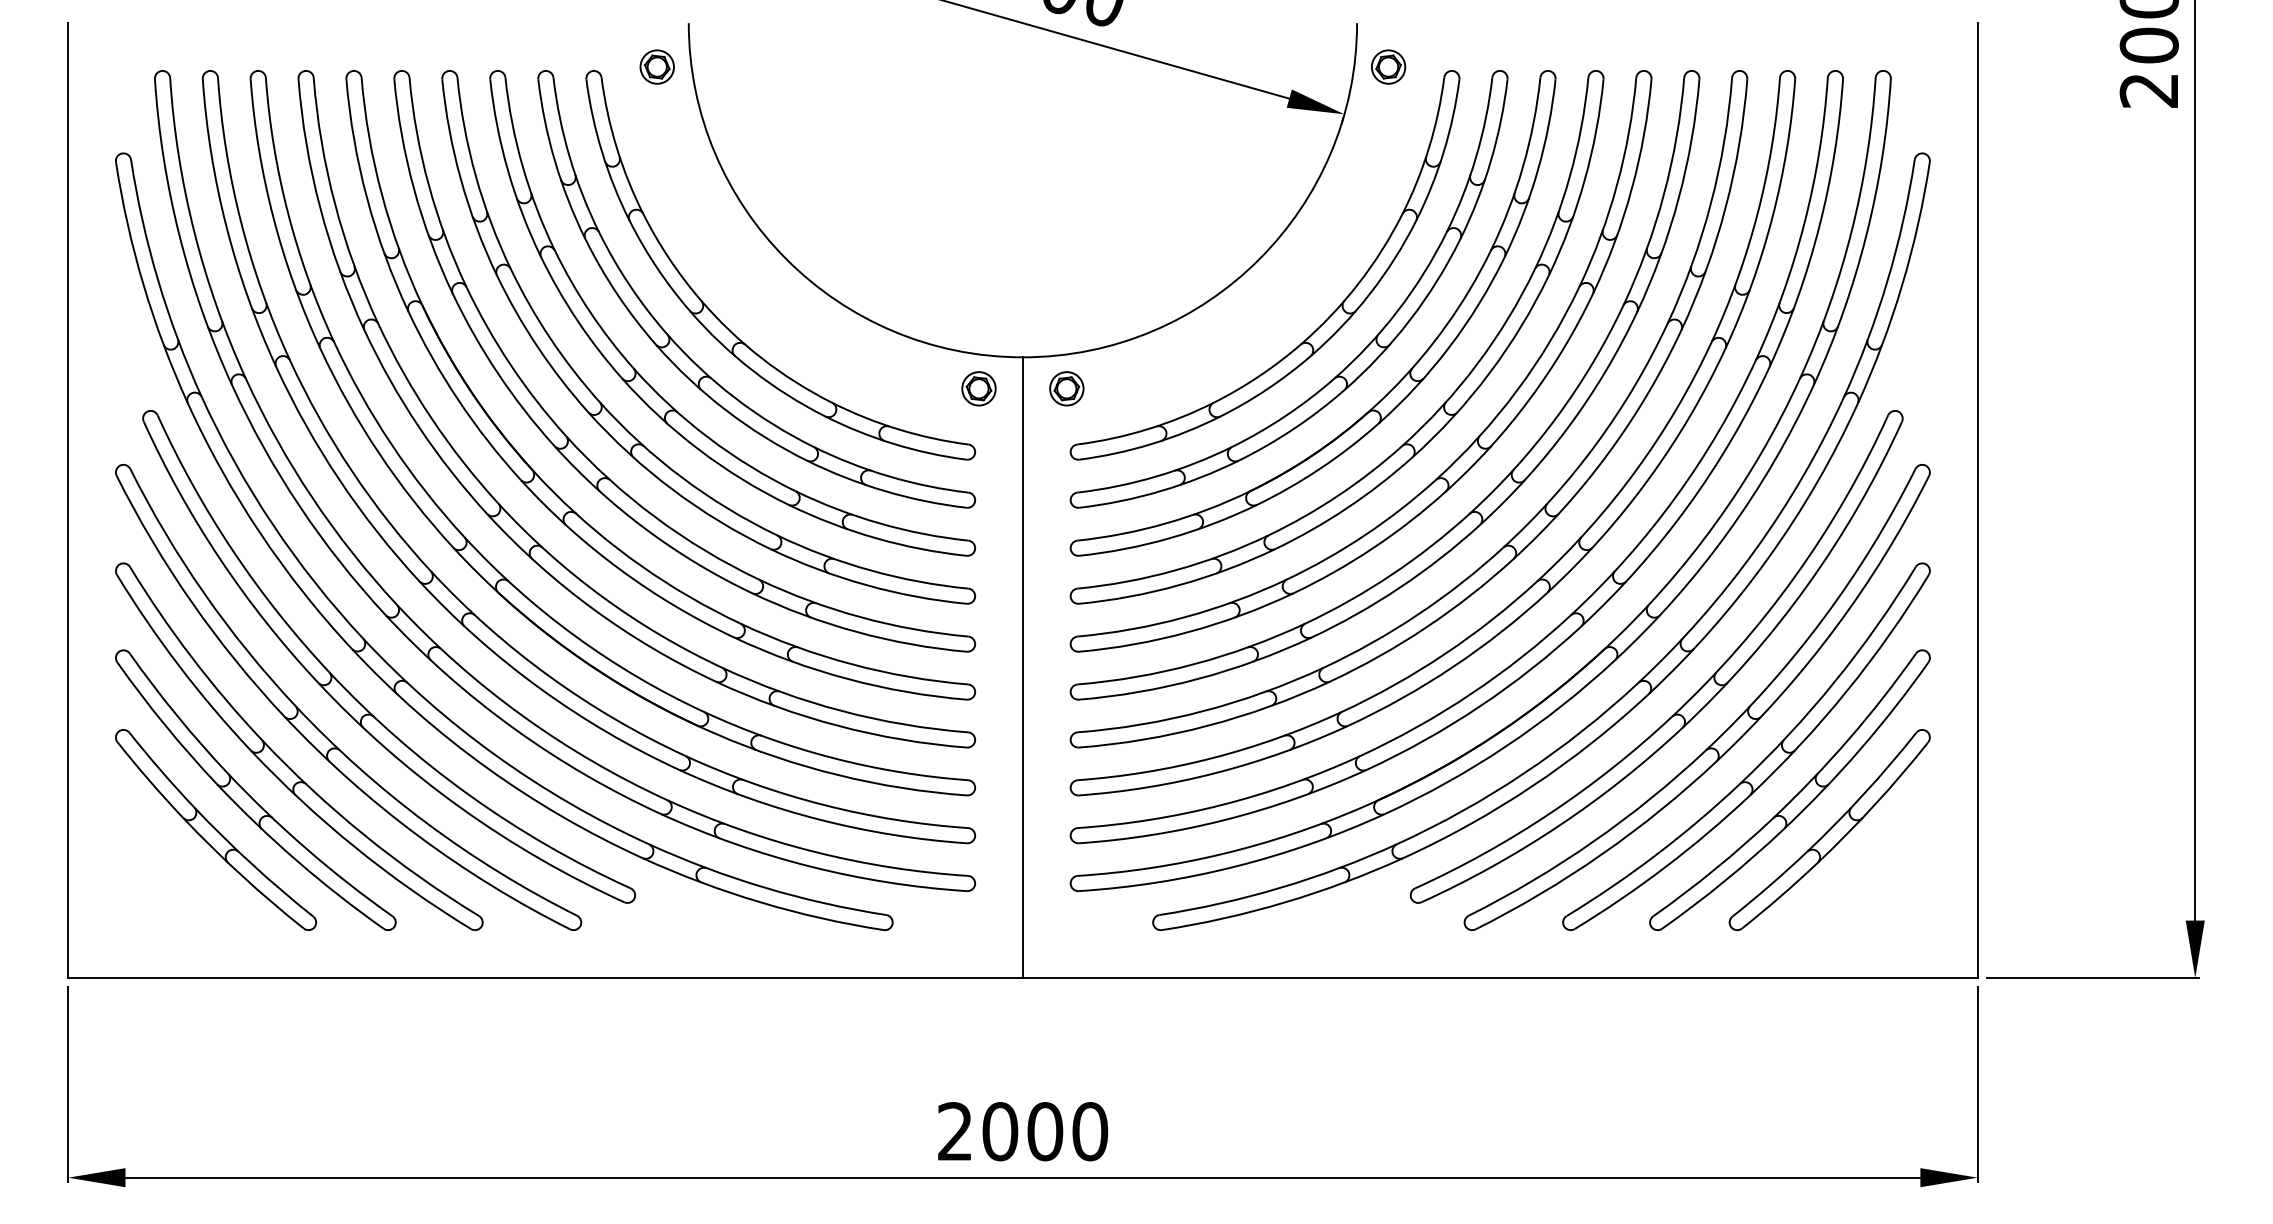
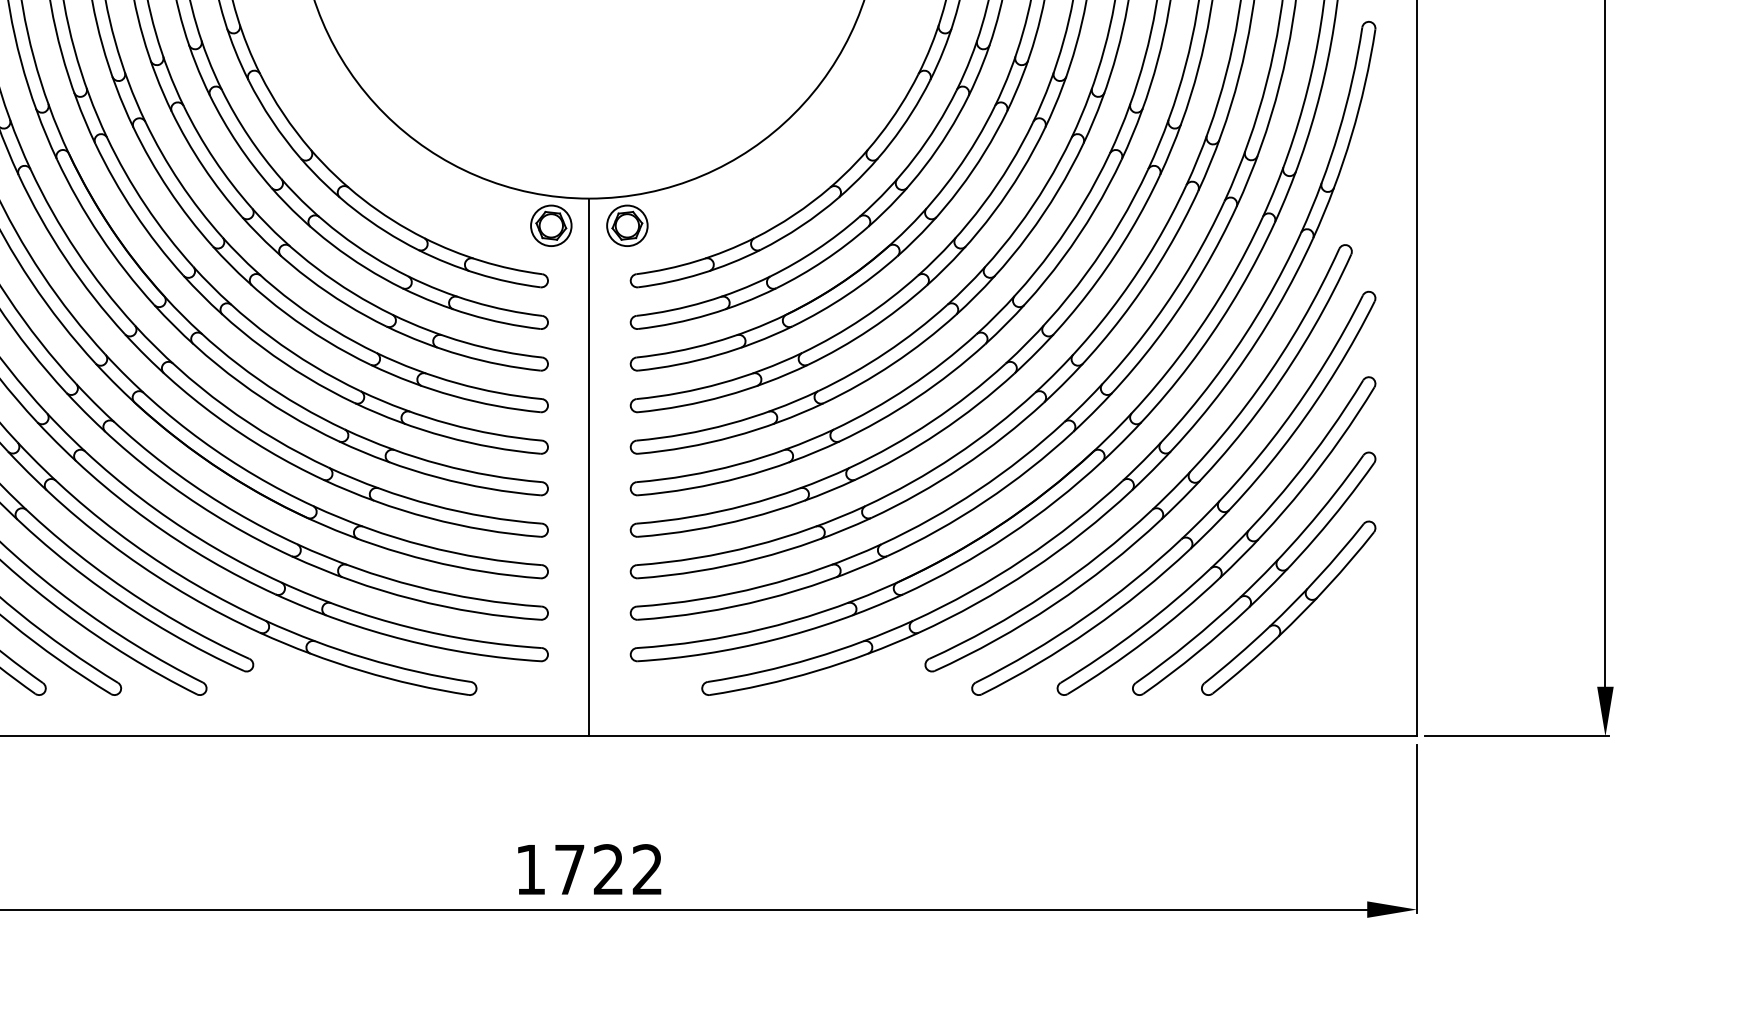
part: (978, 388) -> (550, 225), size x1.4
part: (1066, 388) -> (627, 225), size x1.4
text: (1023, 1131) -> (589, 869), 2000 -> 1722

